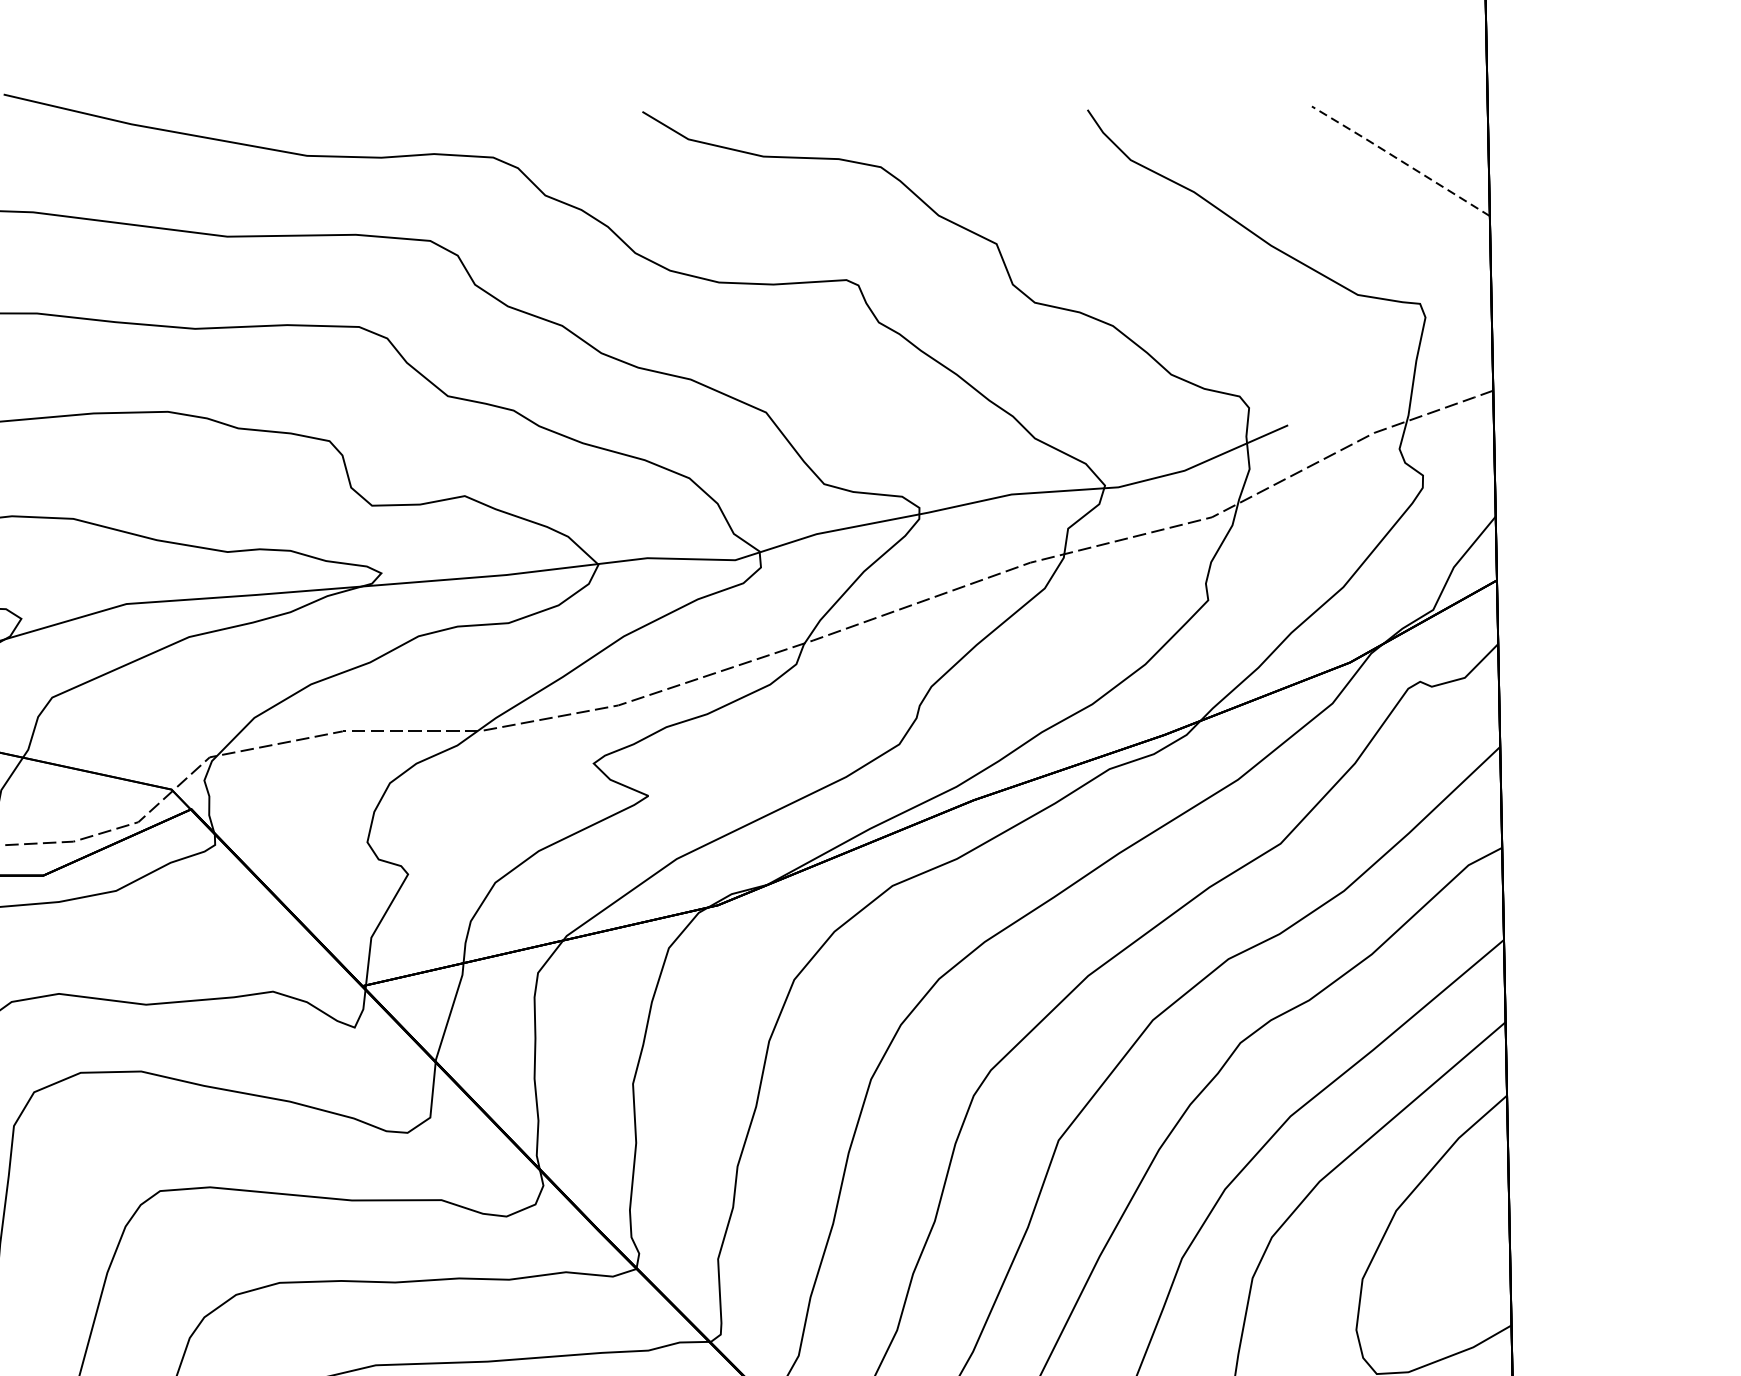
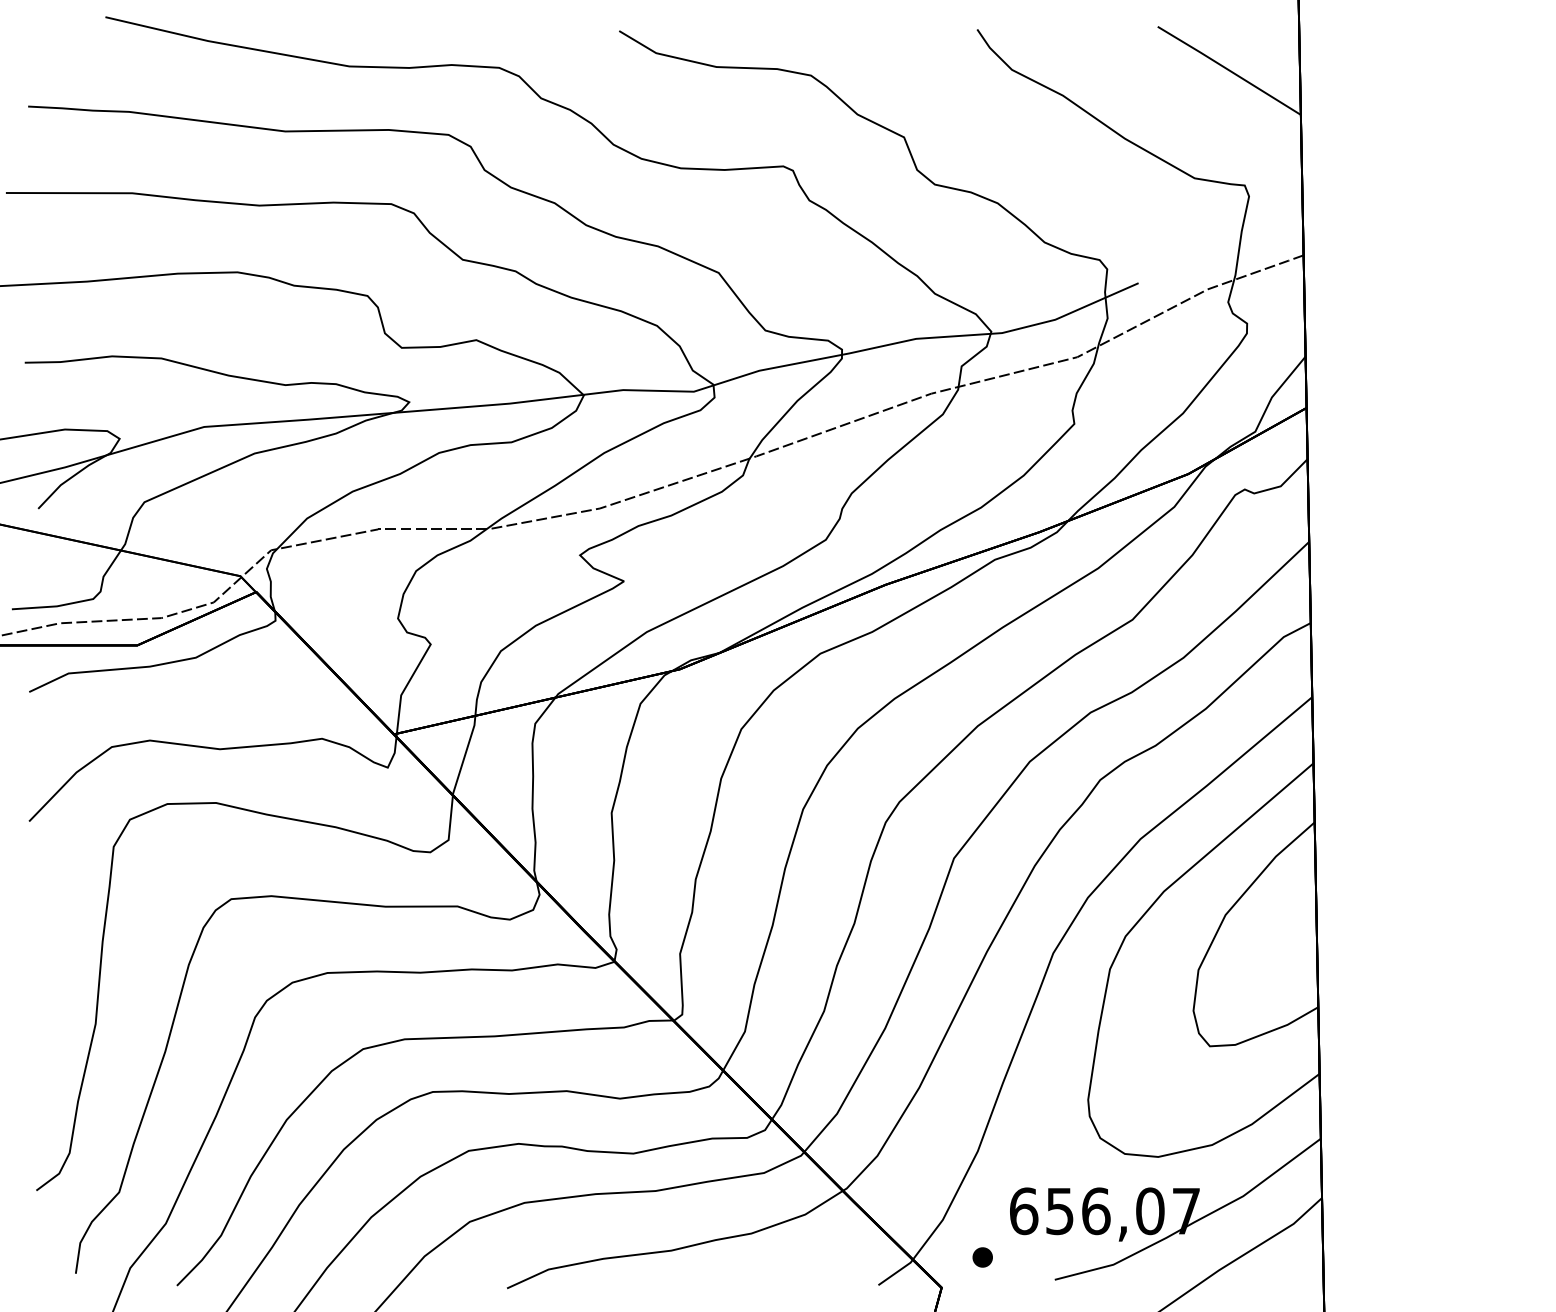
line: (1399, 160) -> (1228, 70), dashed -> solid

